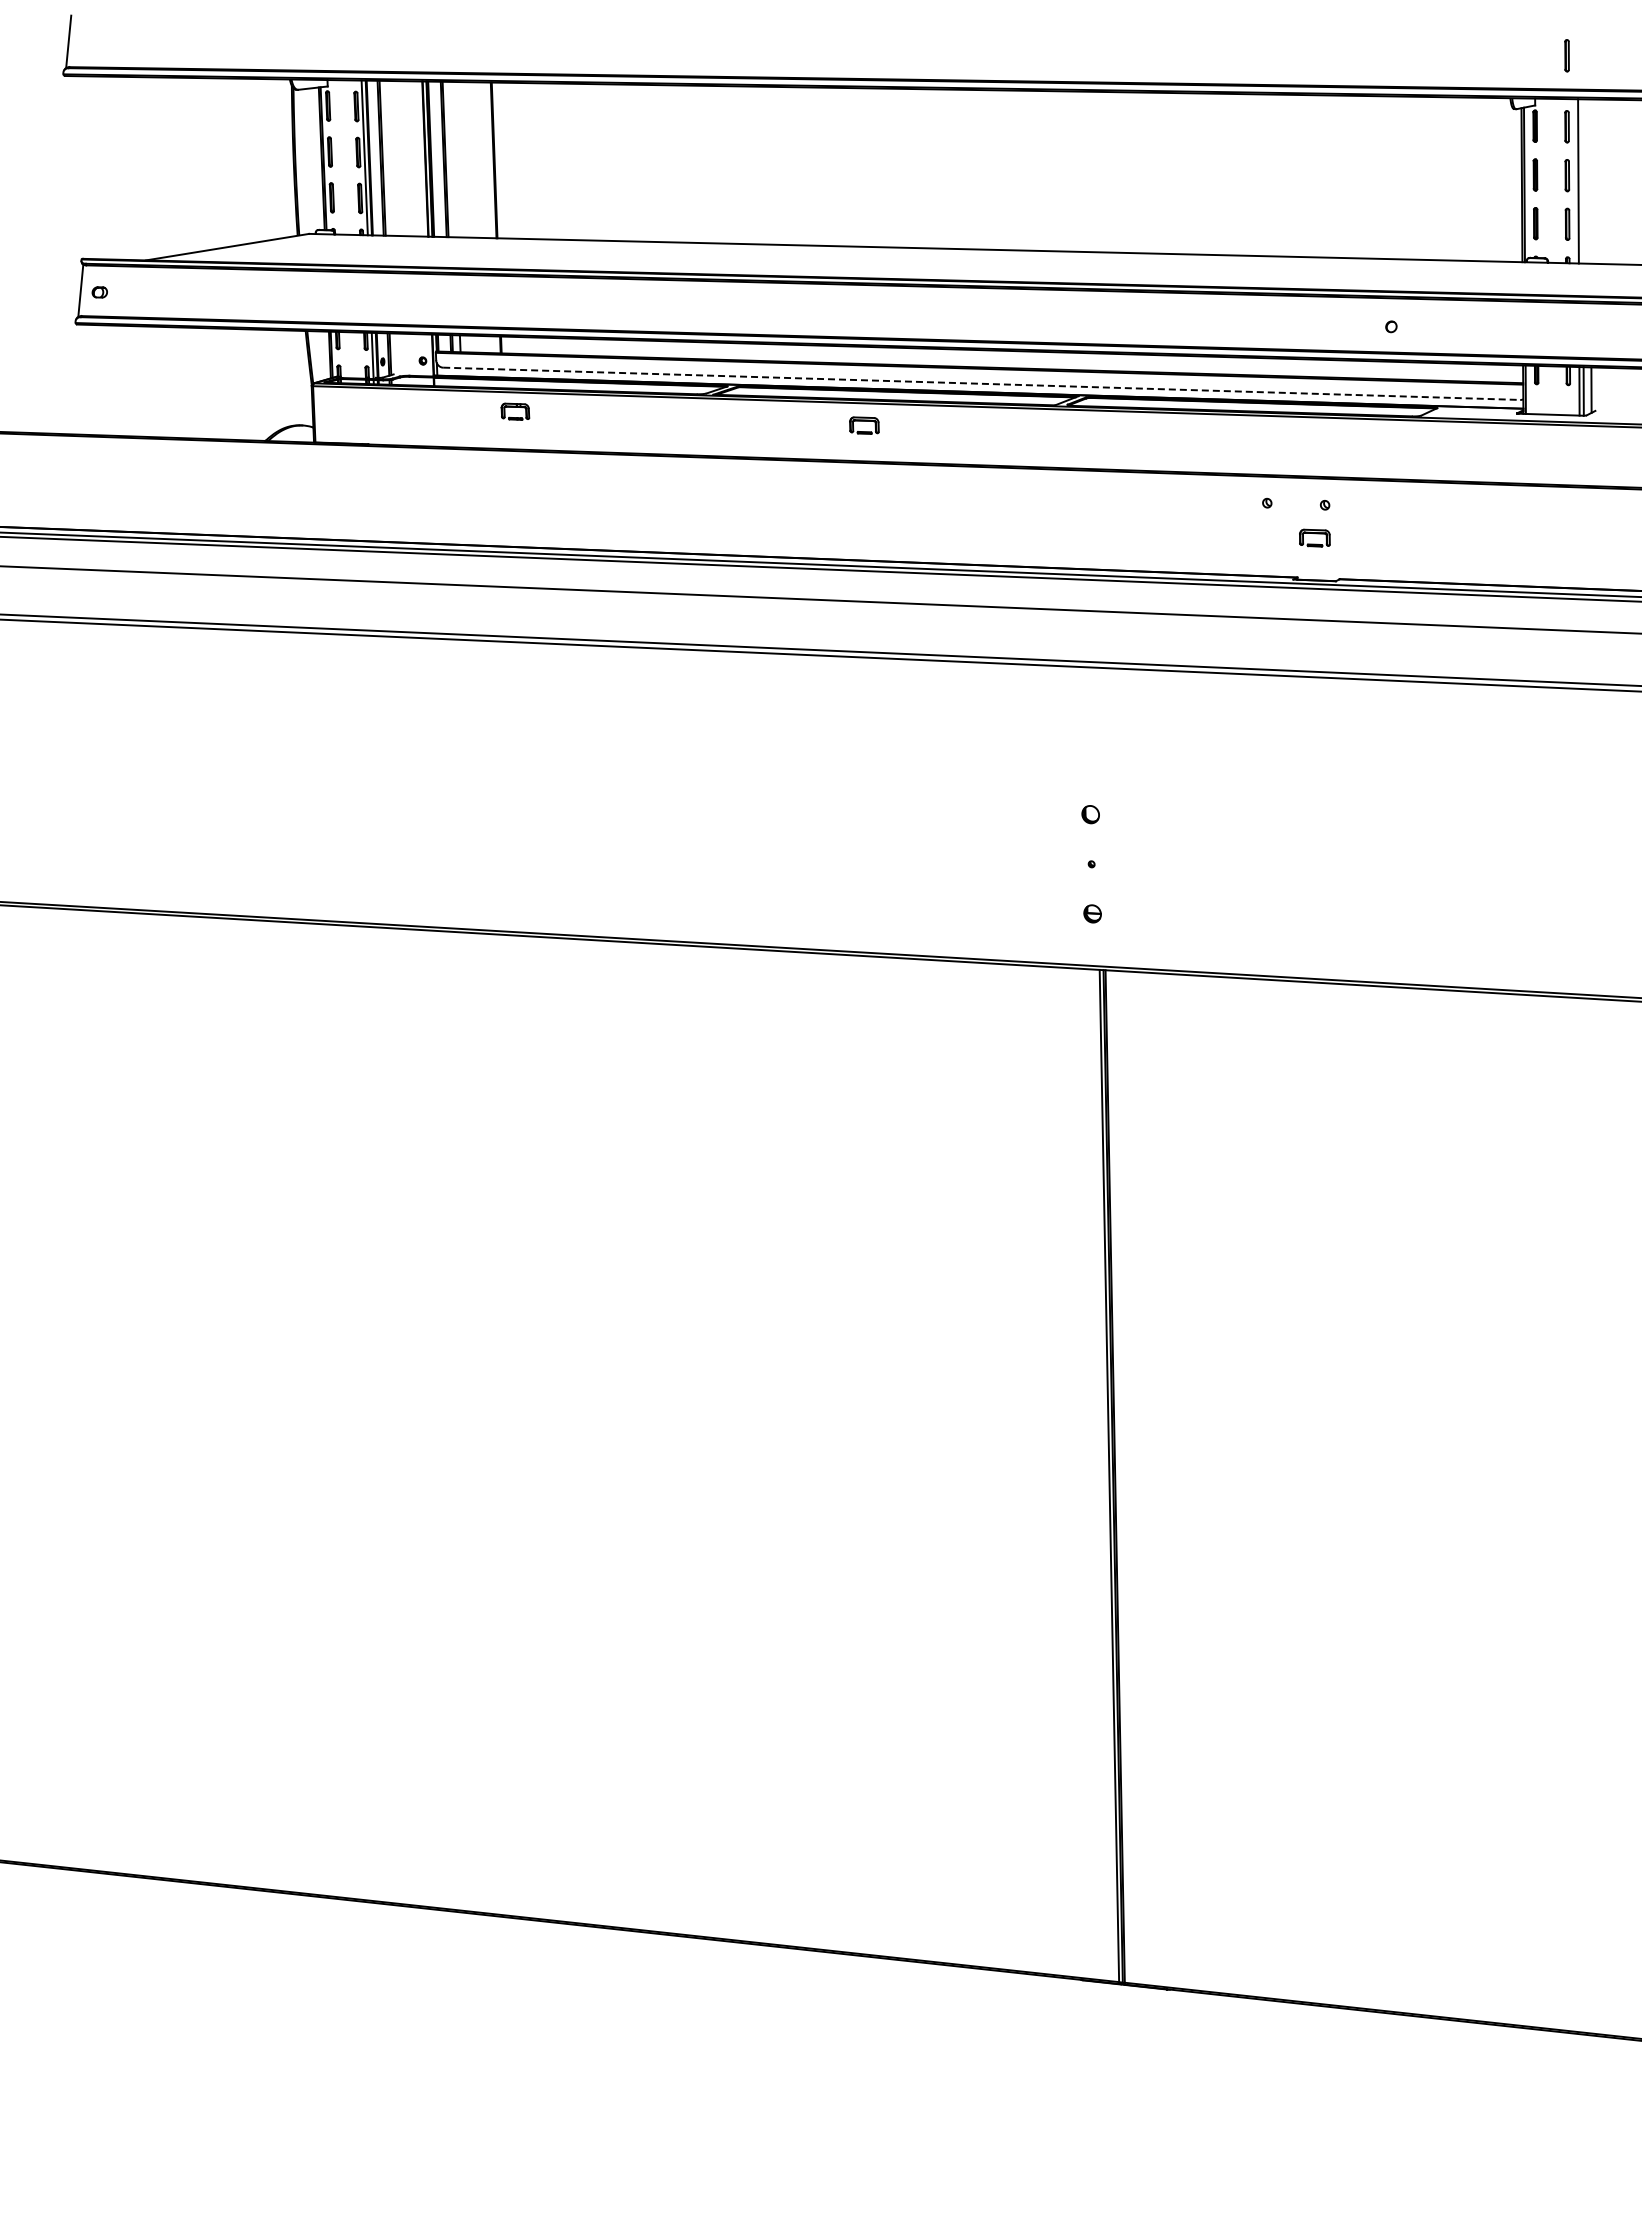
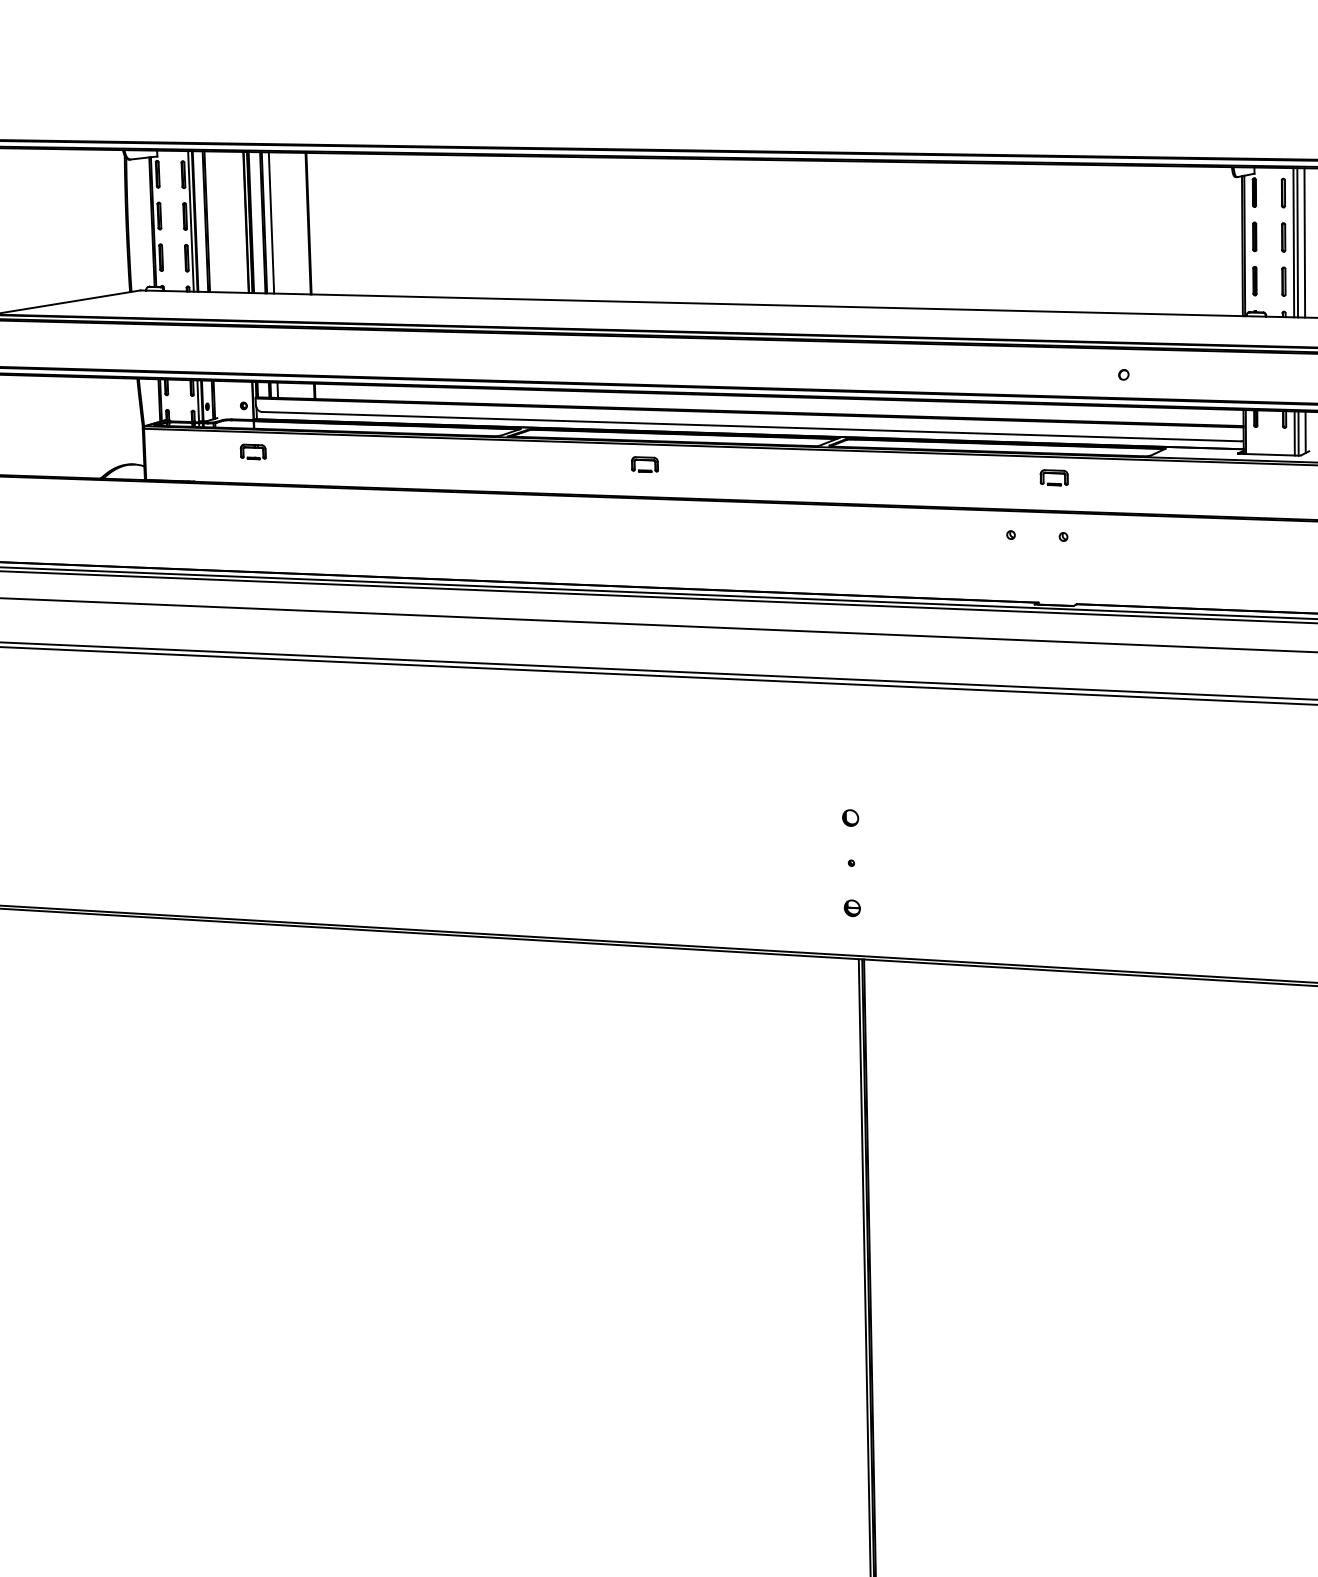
part: (1566, 55) -> (1282, 128), removed
line: (453, 159) -> (271, 222), added
line: (1582, 181) -> (1297, 242), added
line: (1590, 181) -> (1304, 242), added
line: (981, 383) -> (751, 426), dashed -> solid
part: (515, 411) -> (253, 451), moved
part: (1314, 537) -> (1053, 477), moved

